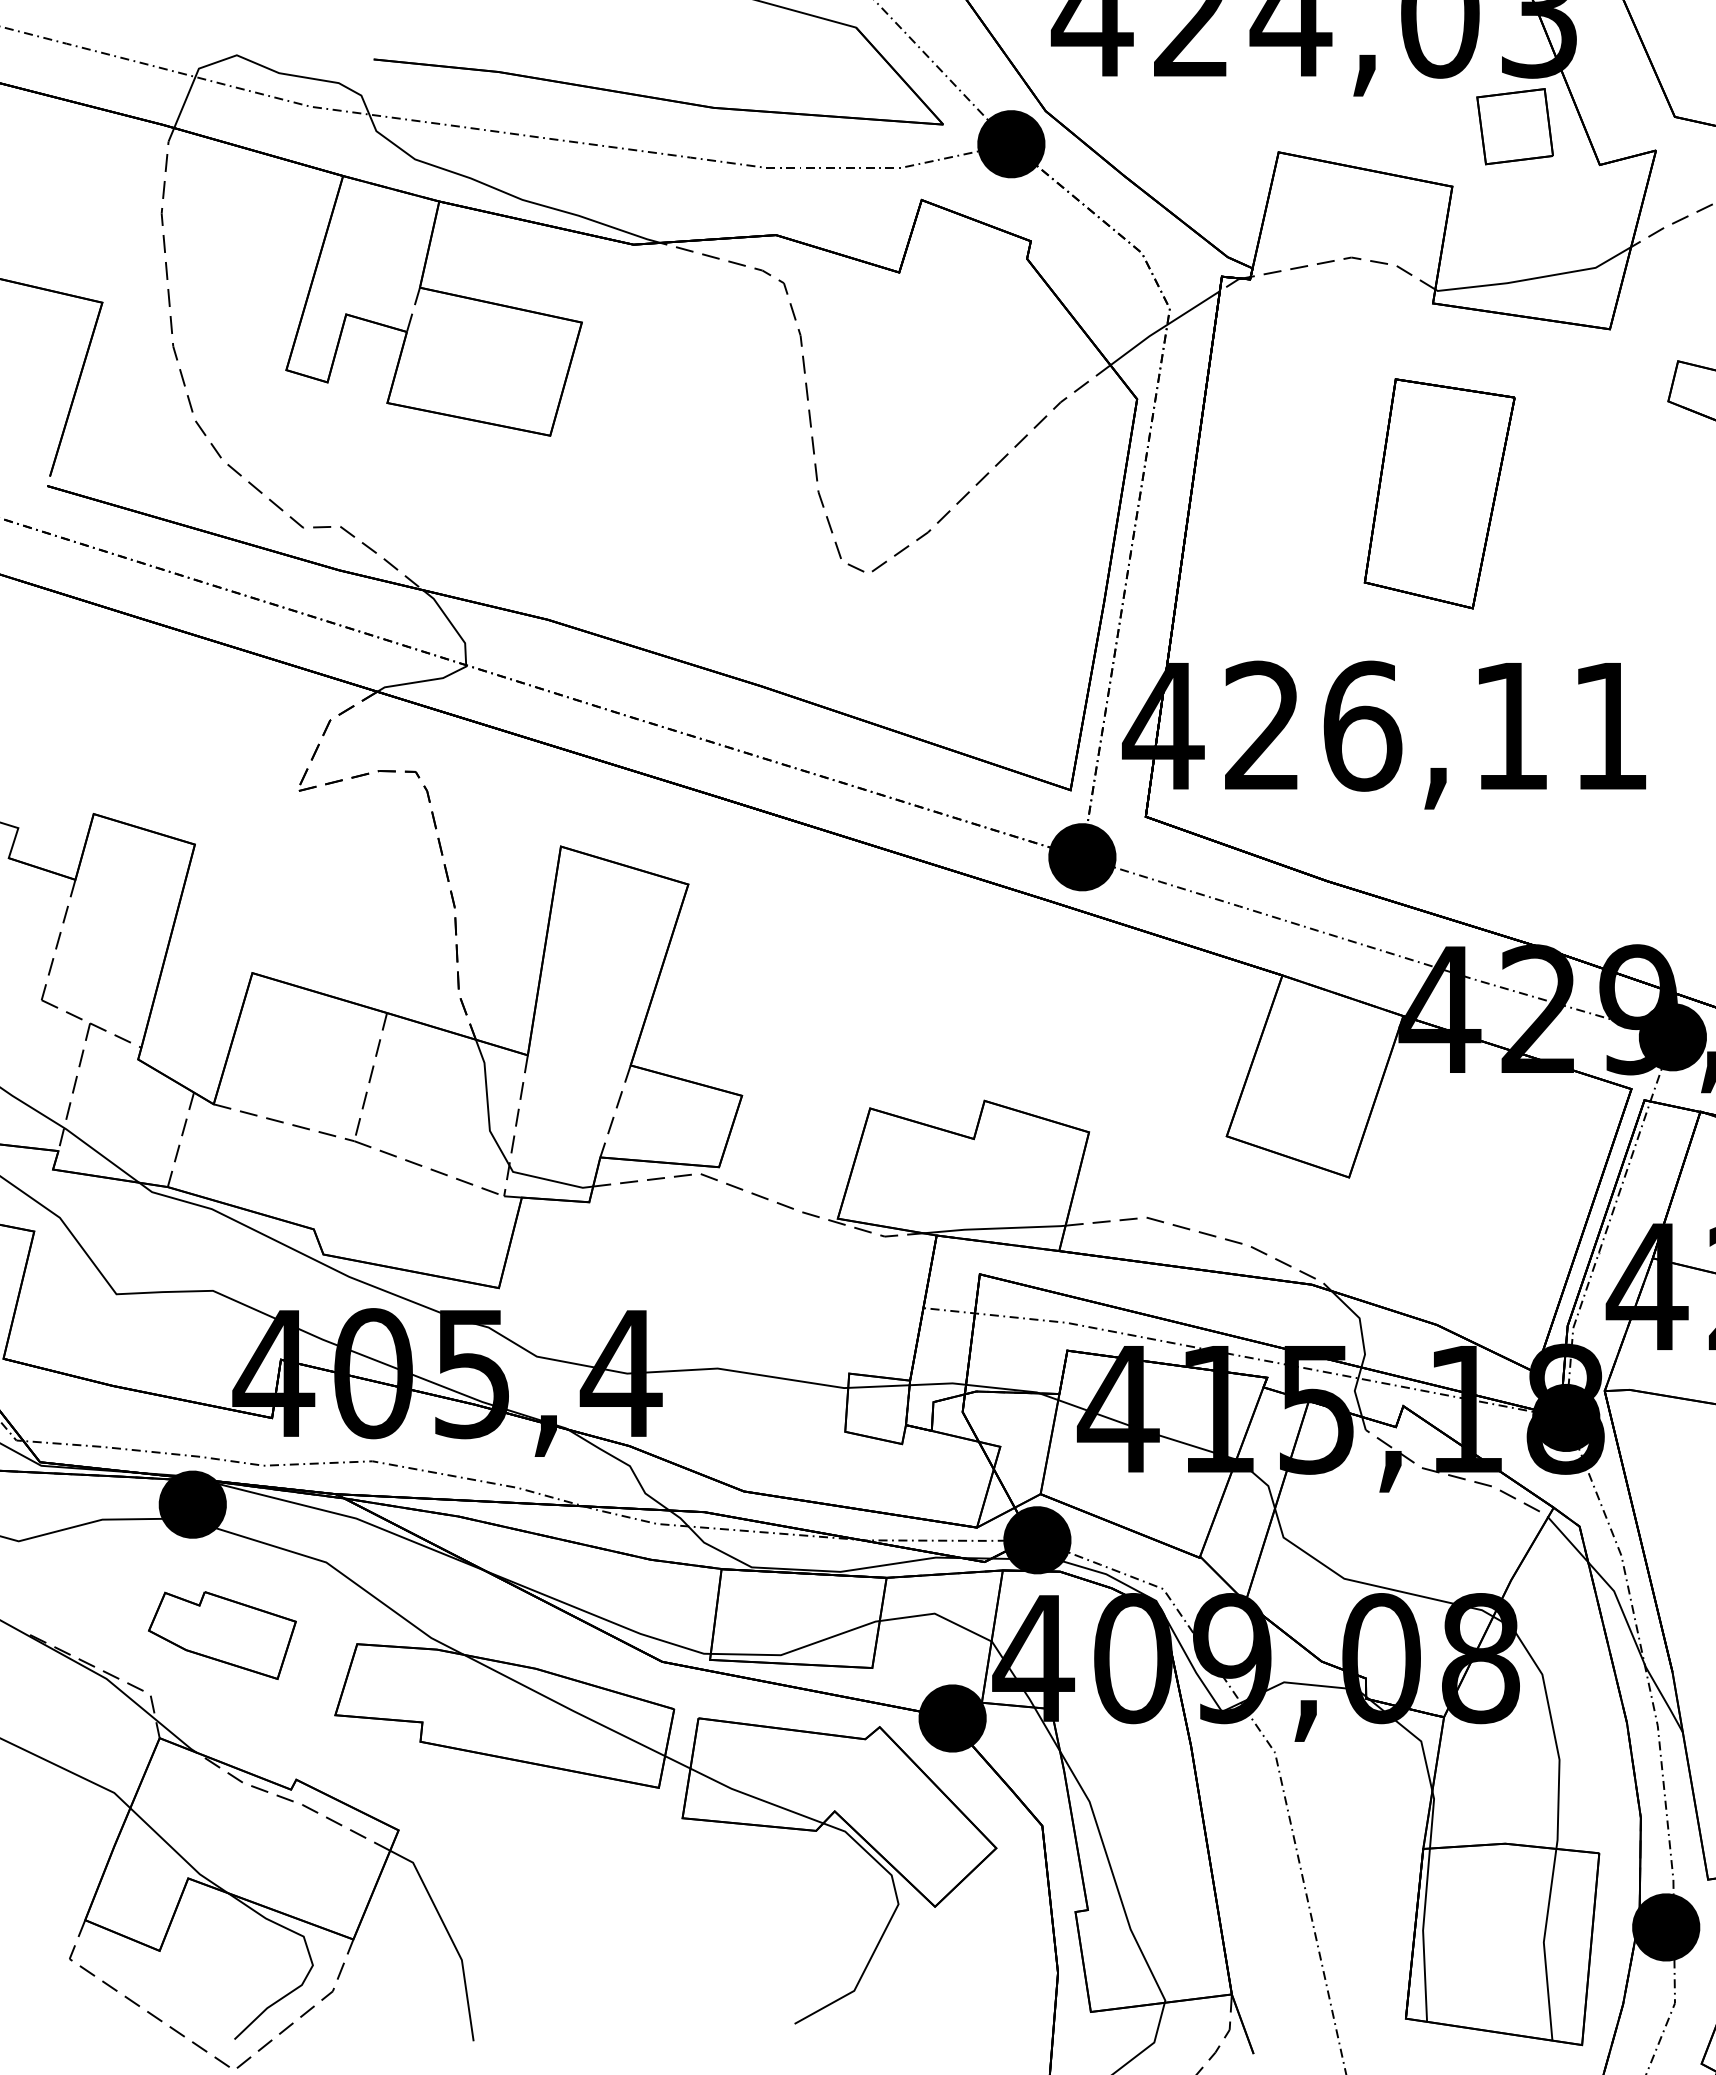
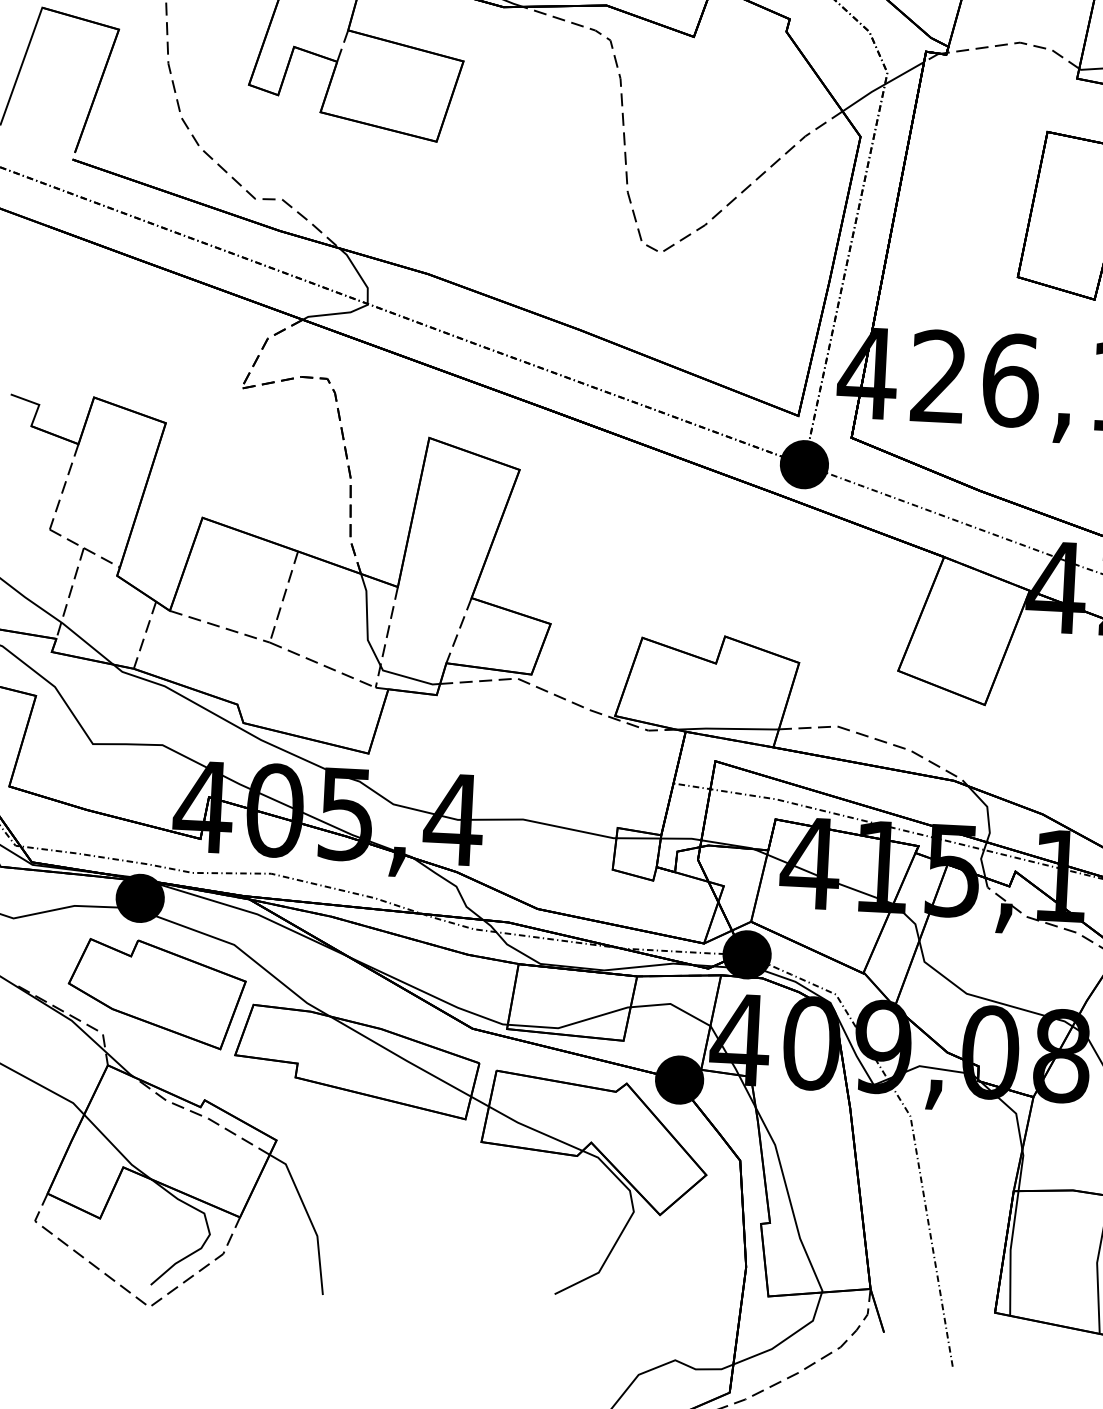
part: (222, 1635) -> (156, 993), size x1.67

